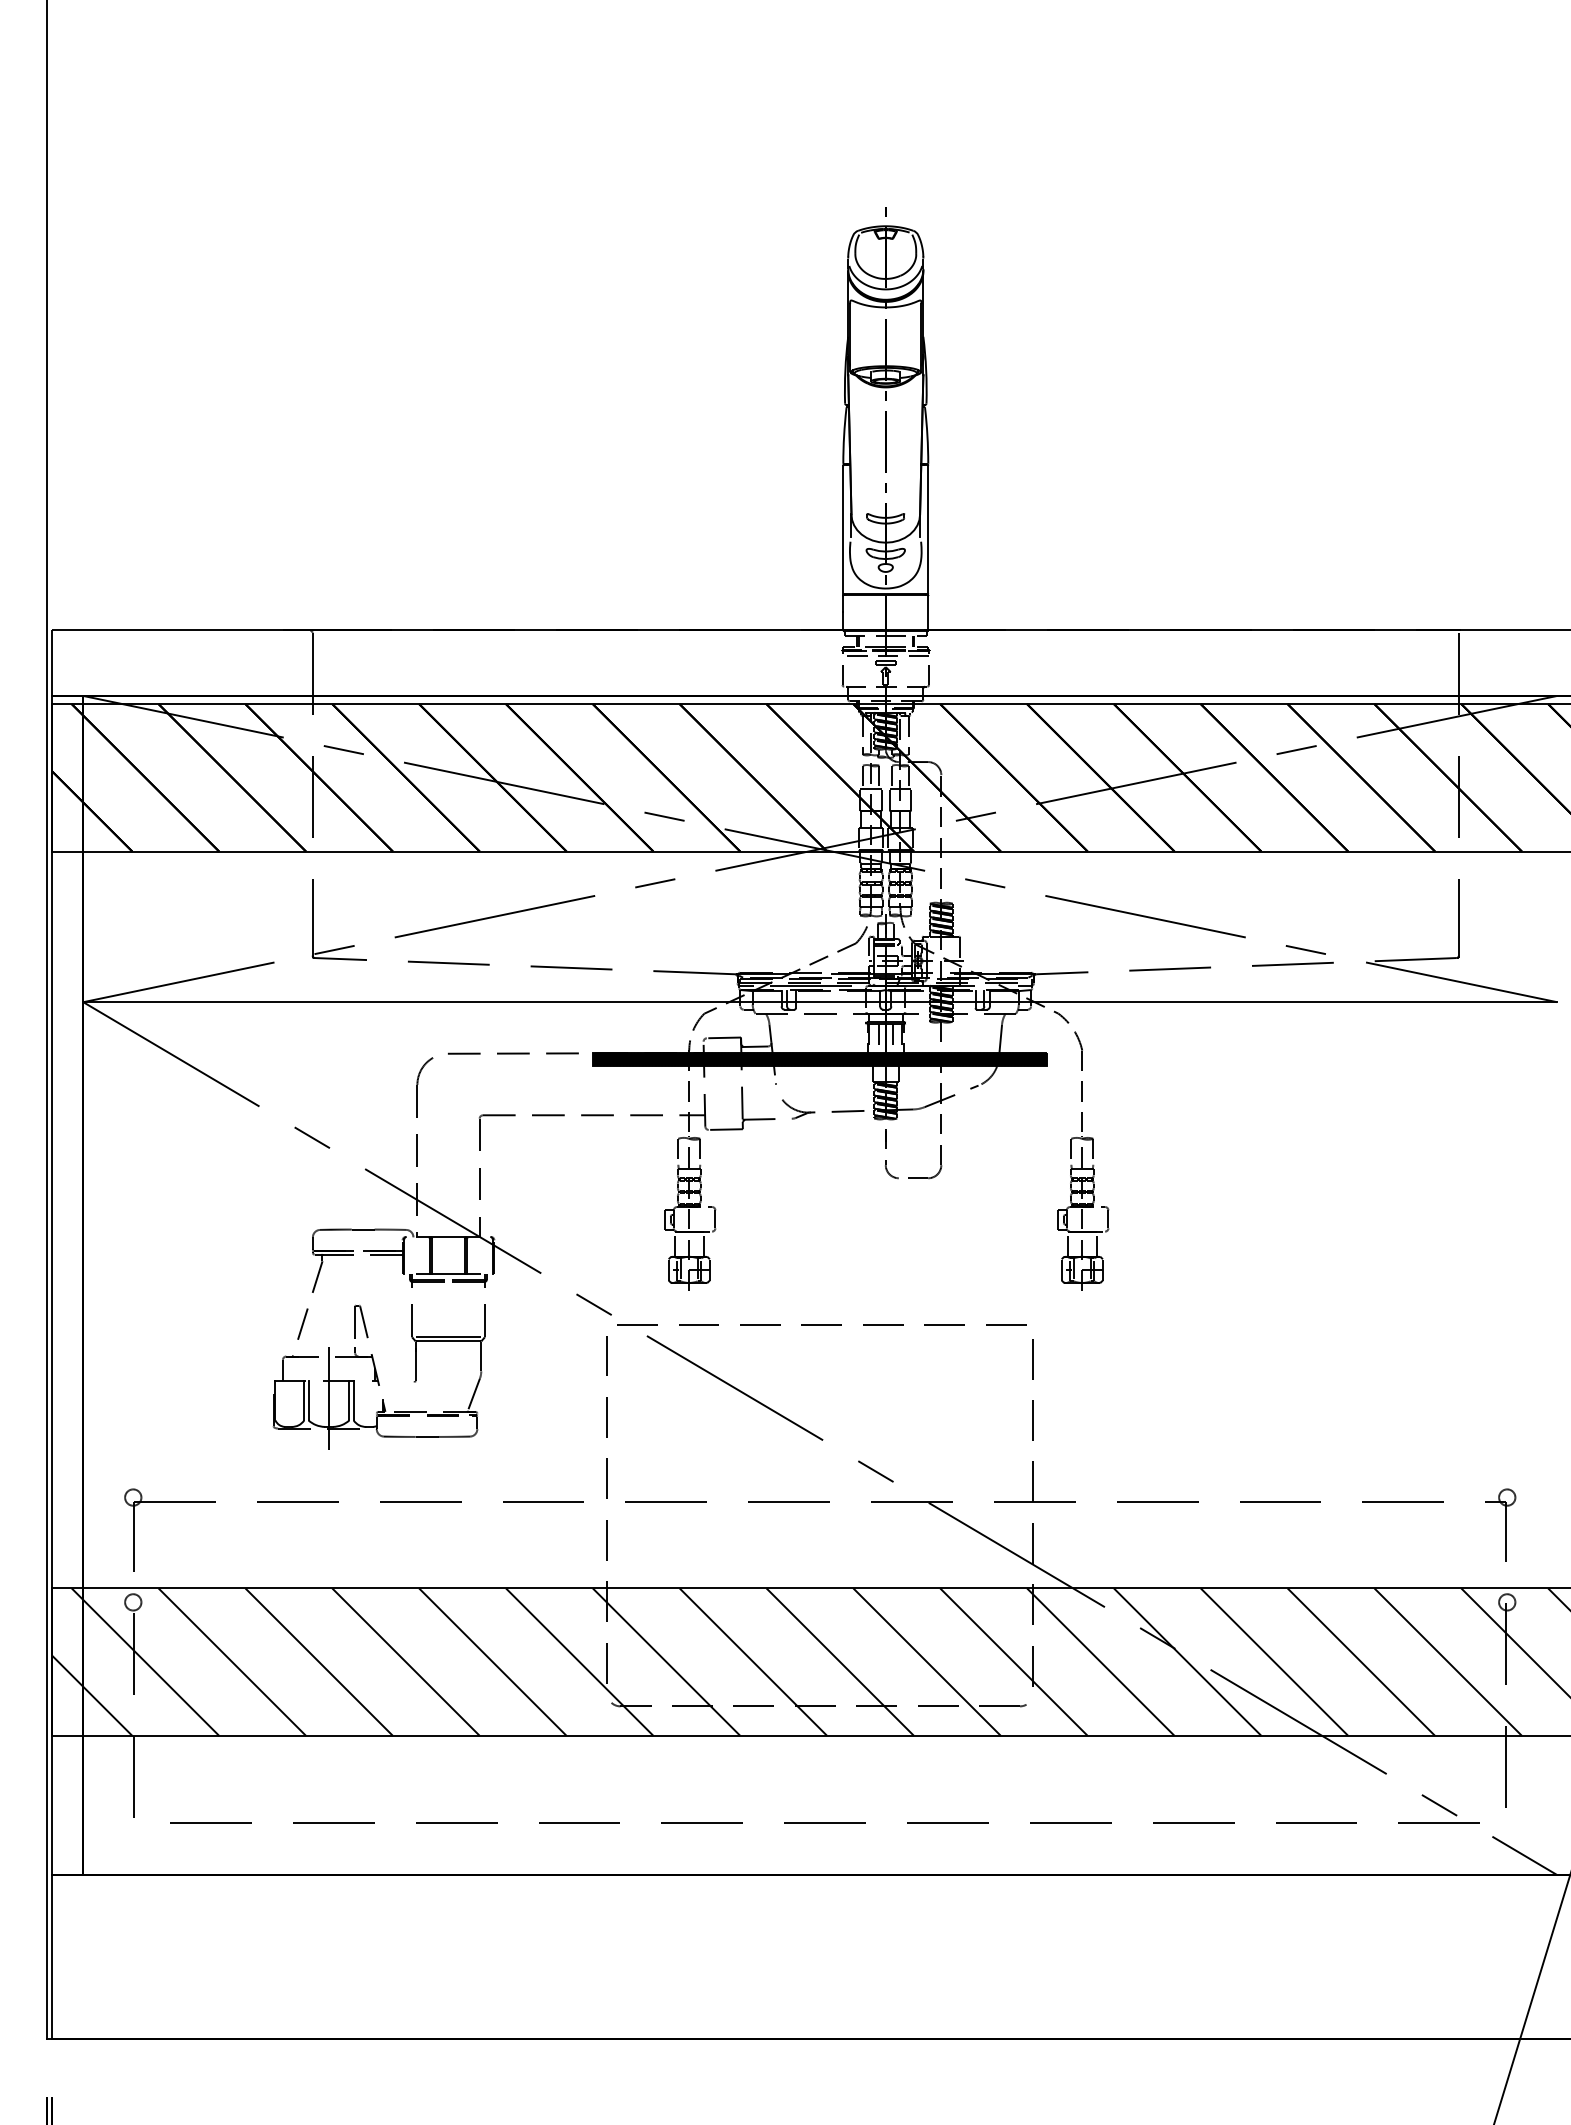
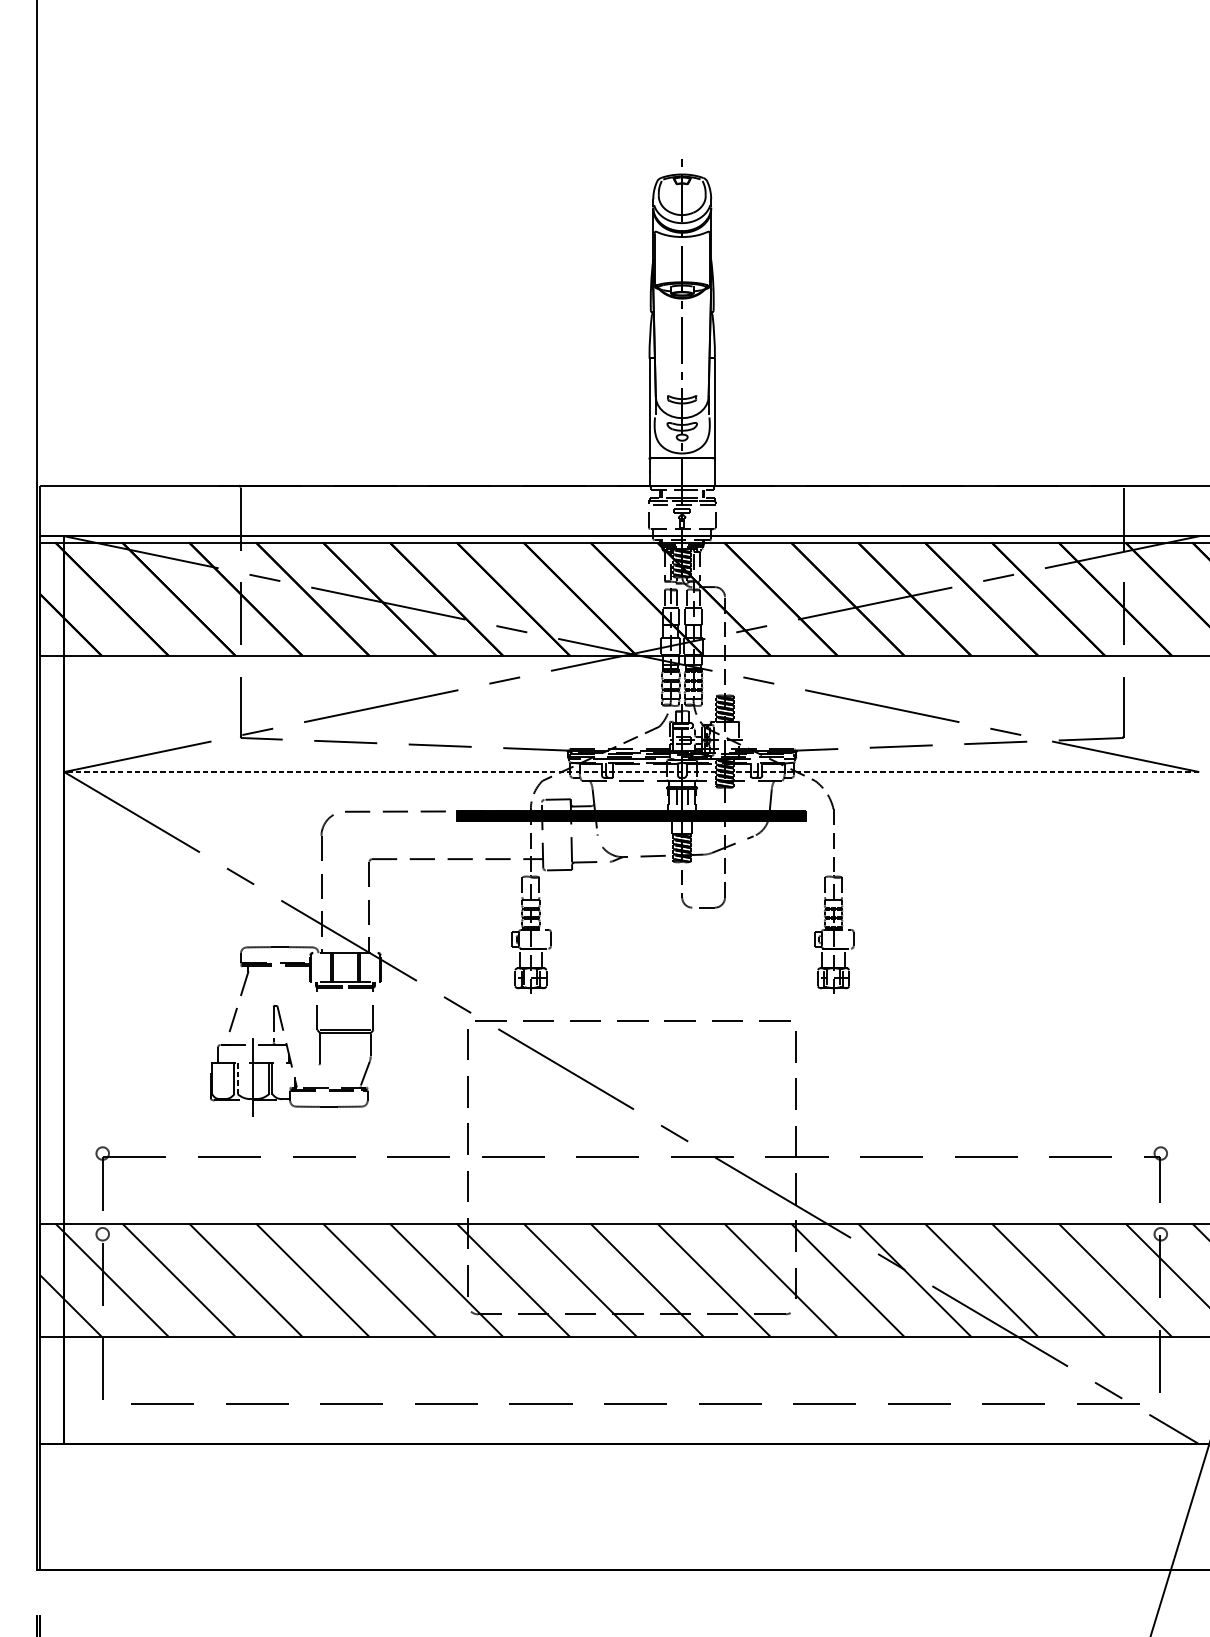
line: (820, 1002) -> (631, 772), solid -> dashed
line: (308, 1400) -> (237, 1078), solid -> dashed

